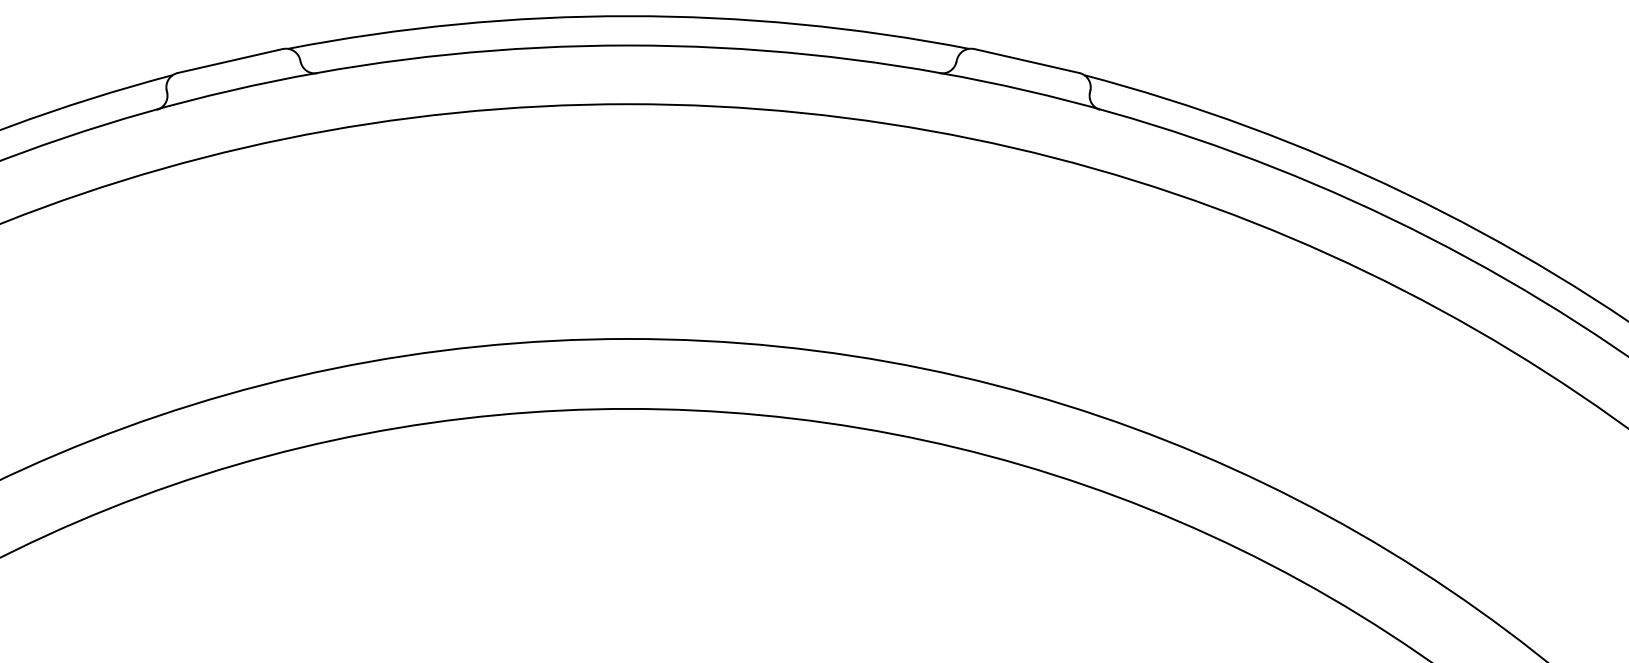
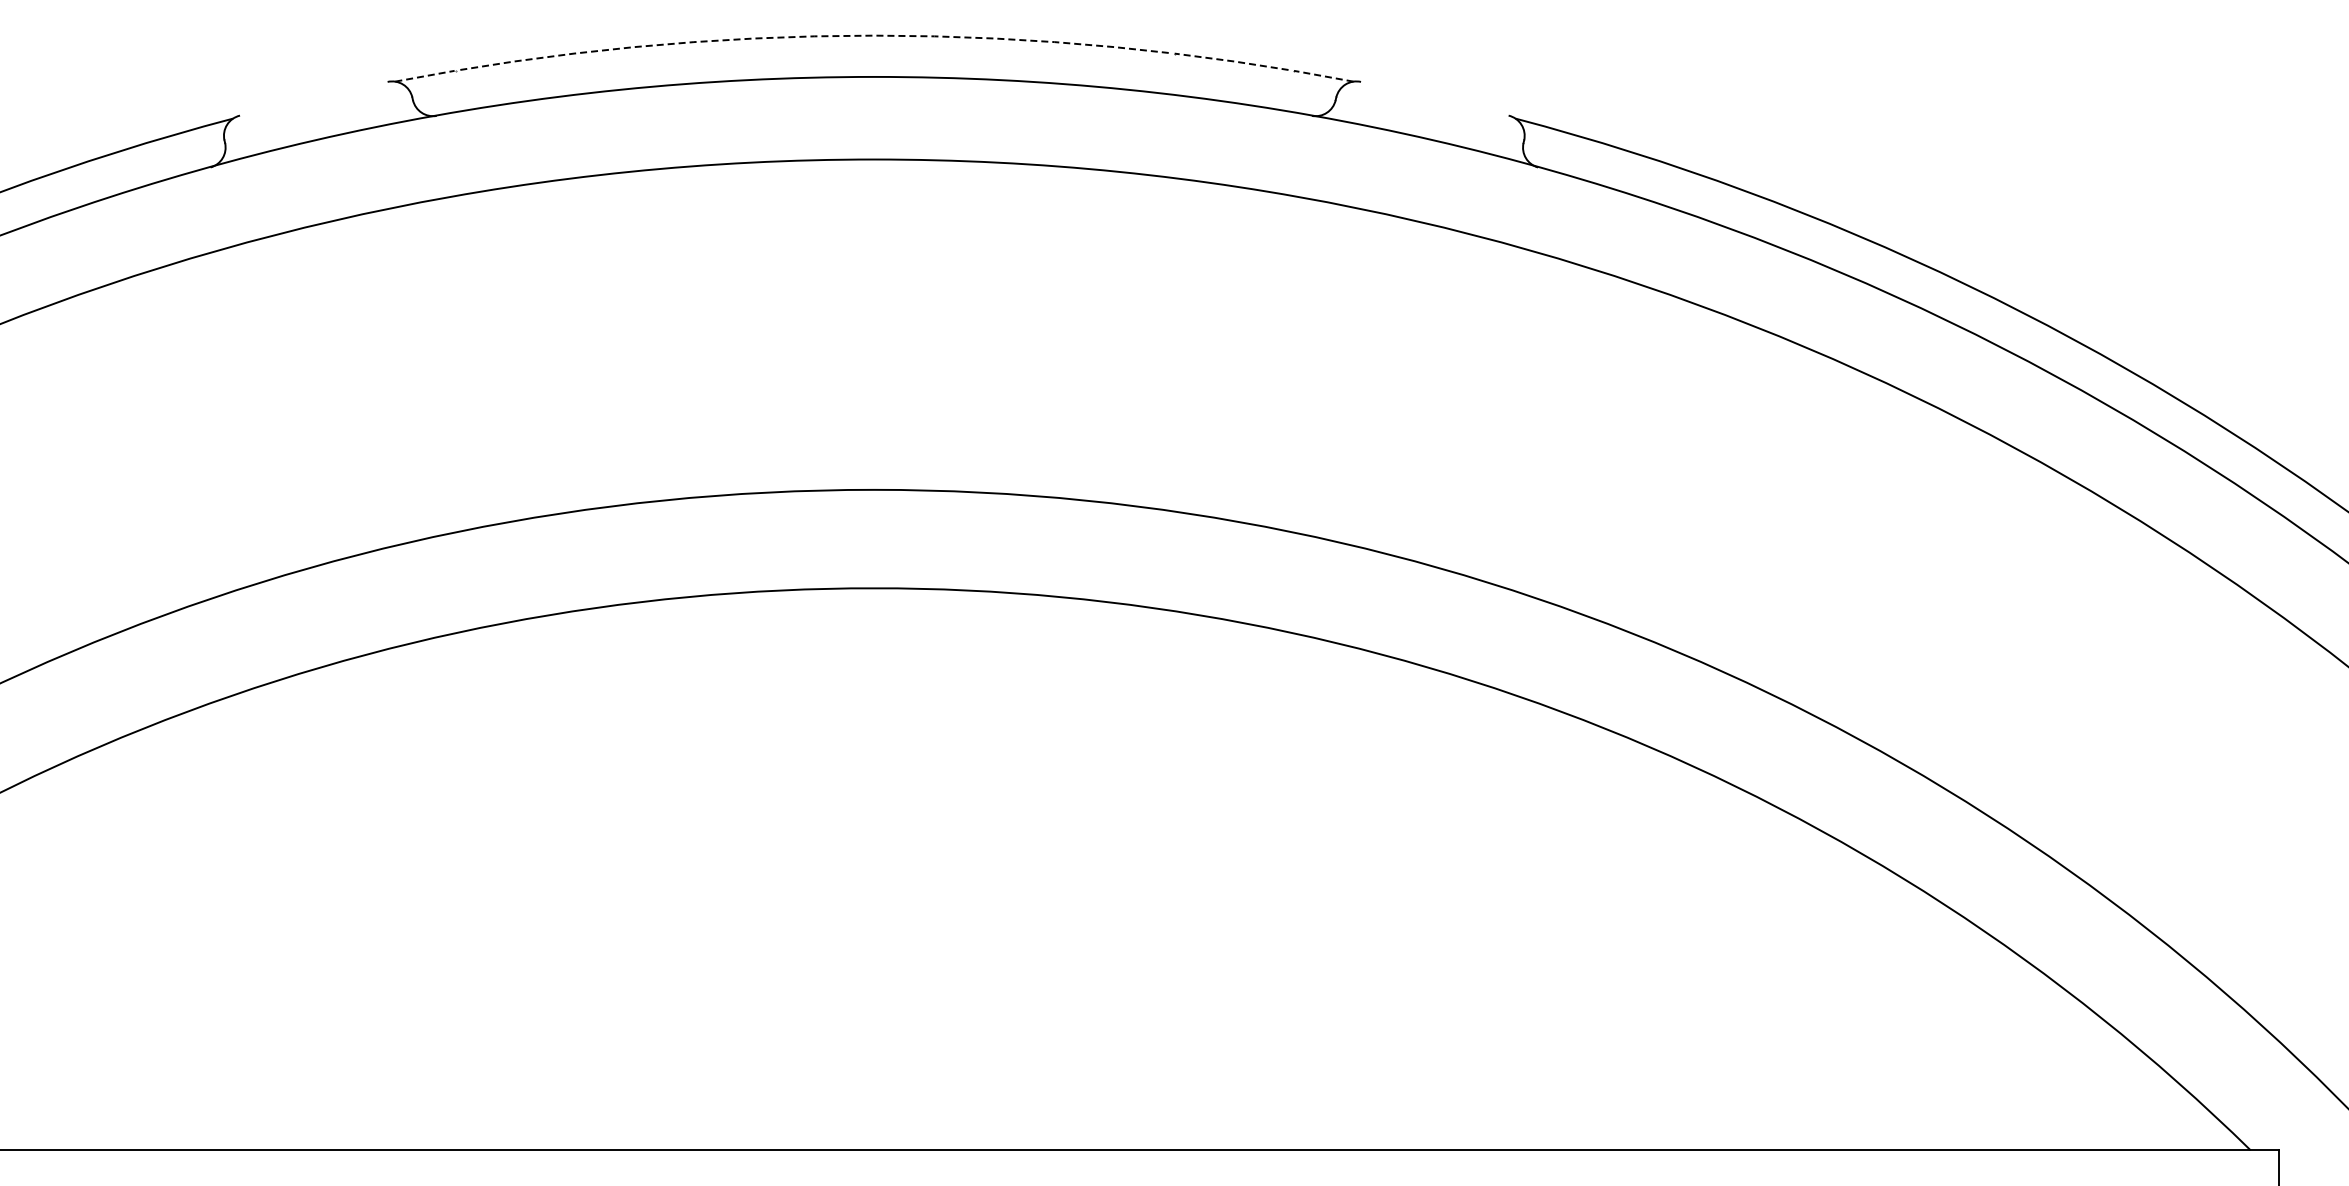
arc: (628, 16) -> (874, 35), solid -> dashed
line: (229, 60) -> (313, 98), removed
line: (1026, 60) -> (1434, 98), removed

